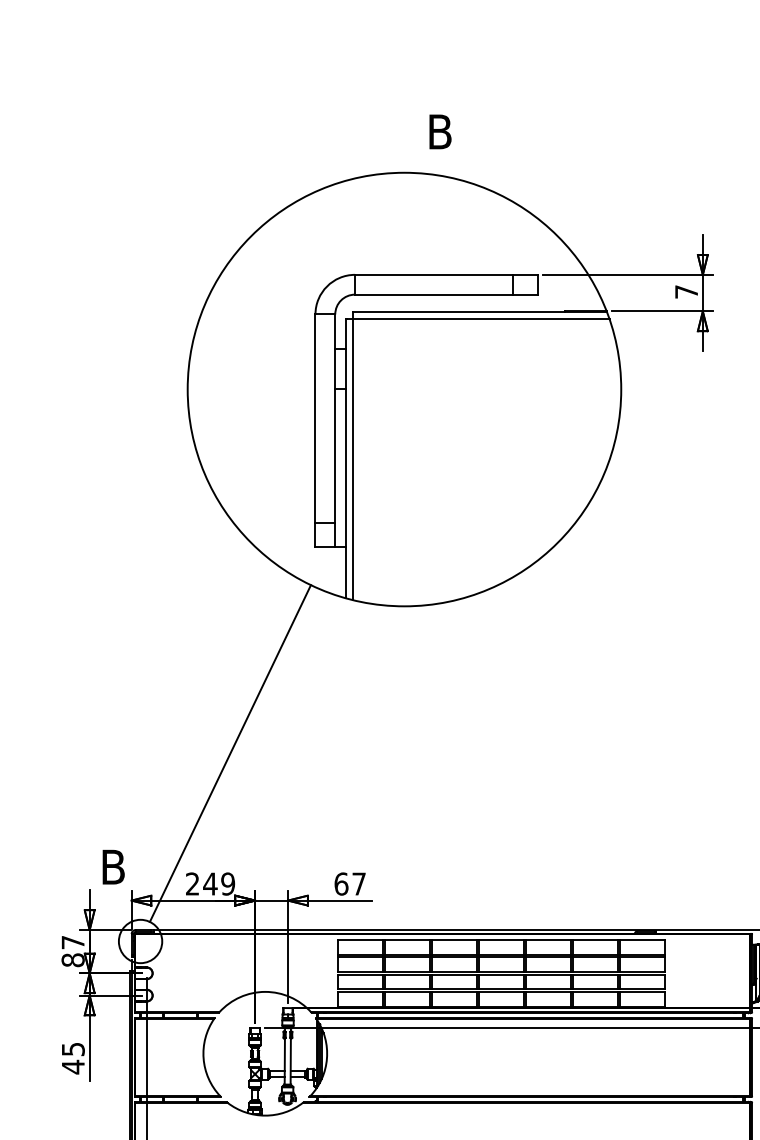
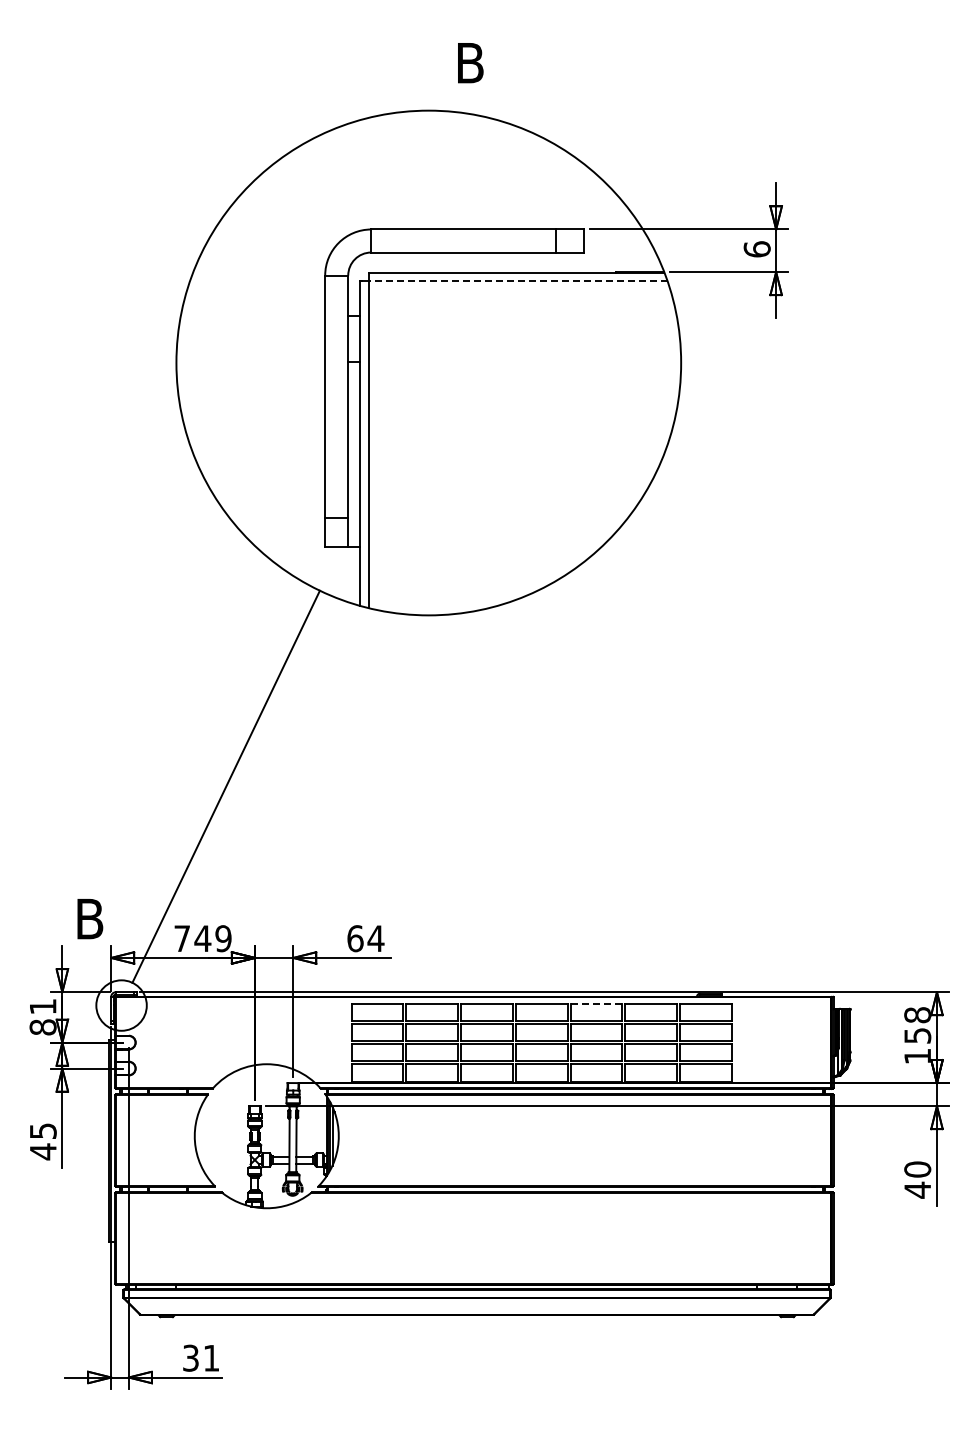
text: (685, 292) -> (756, 249), 7 -> 6
line: (480, 319) -> (517, 281), solid -> dashed
text: (192, 883) -> (181, 938), 249 -> 749
text: (358, 883) -> (375, 938), 67 -> 64
line: (548, 939) -> (596, 1003), solid -> dashed
text: (73, 942) -> (43, 1006), 87 -> 81

